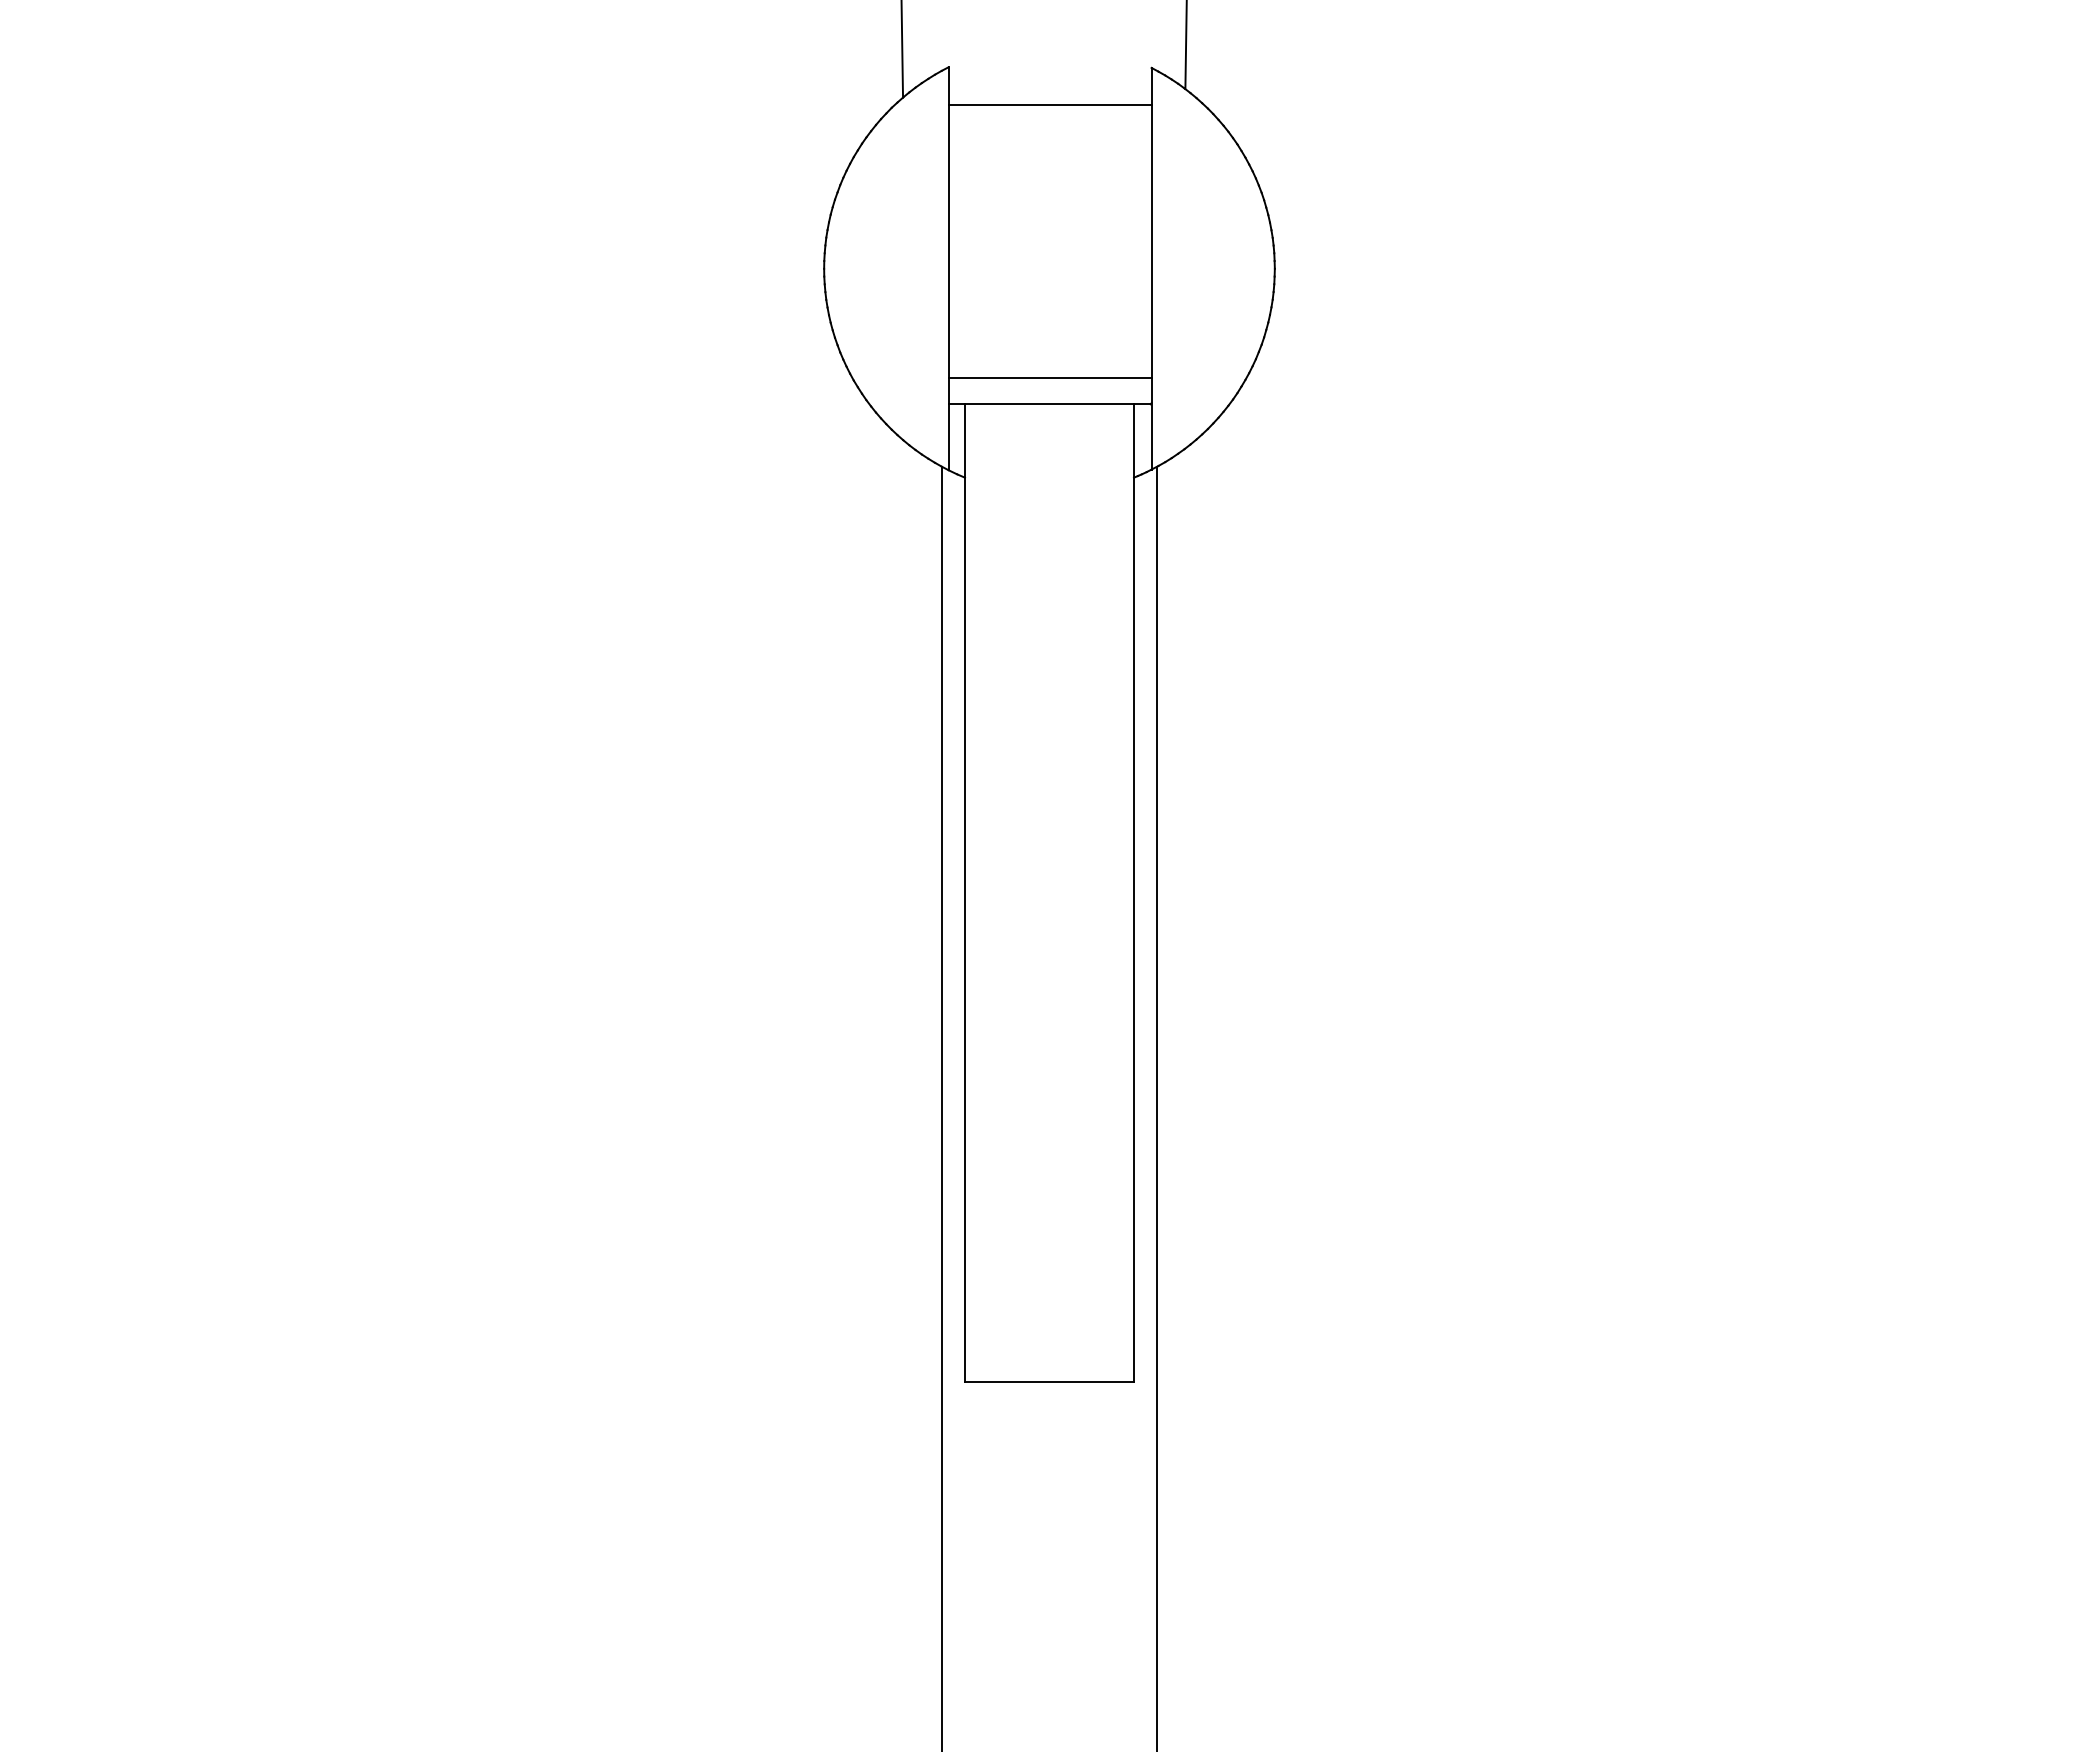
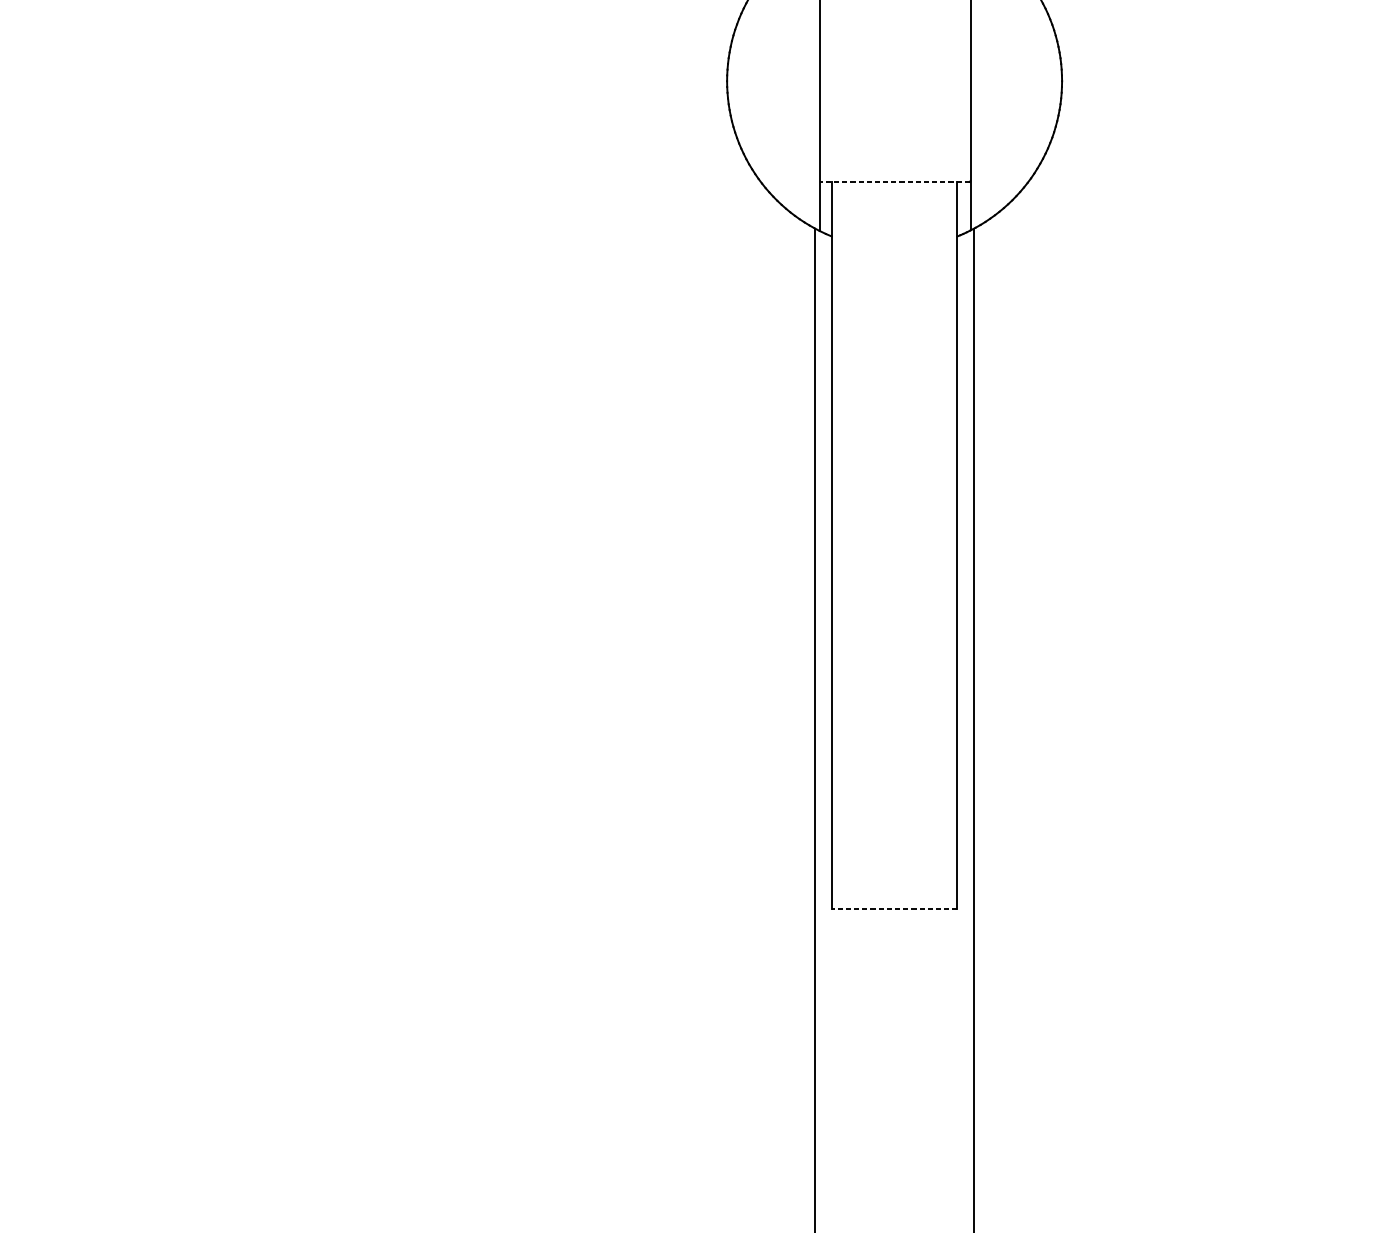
line: (1049, 378) -> (894, 162), removed
line: (1049, 404) -> (894, 182), solid -> dashed
line: (1049, 1382) -> (894, 909), solid -> dashed

